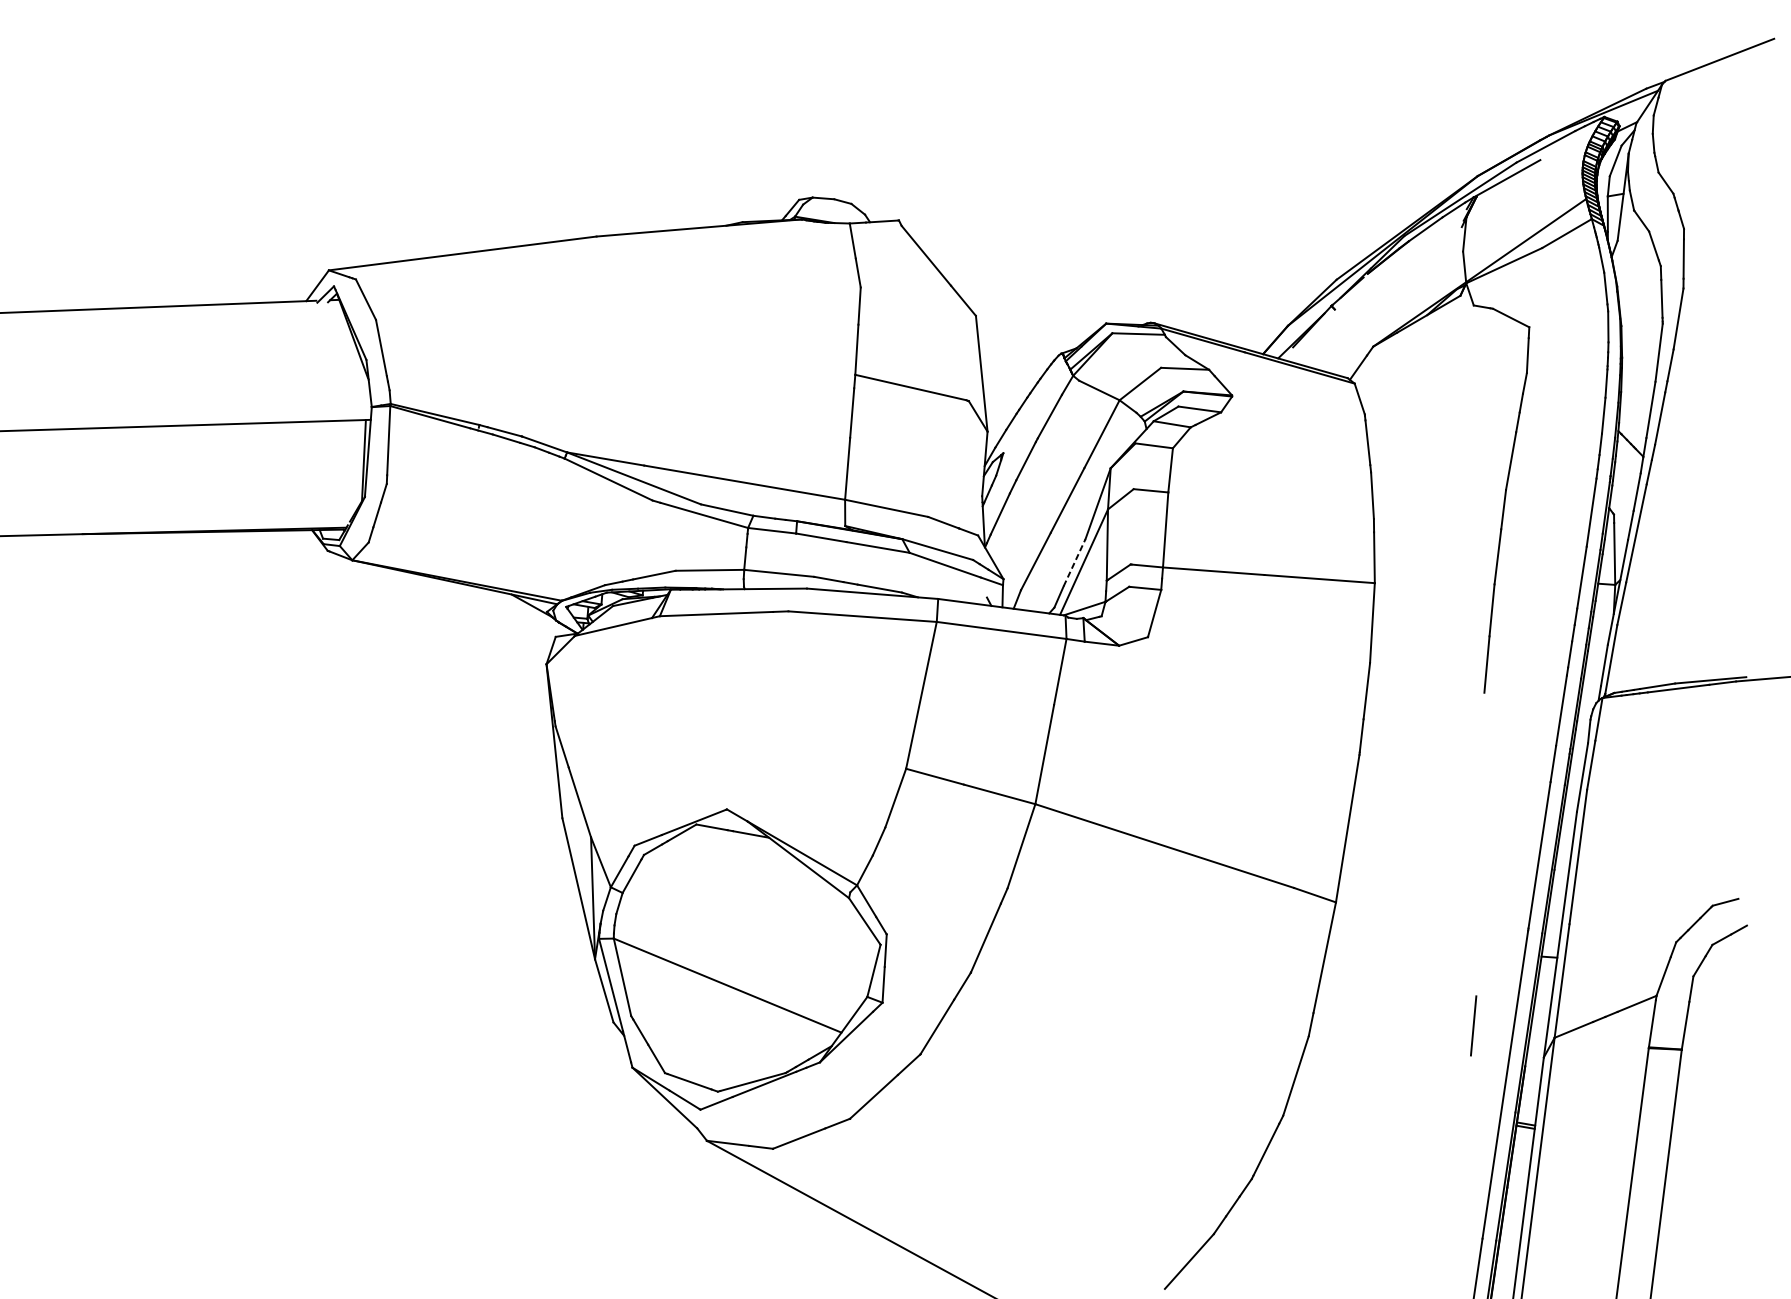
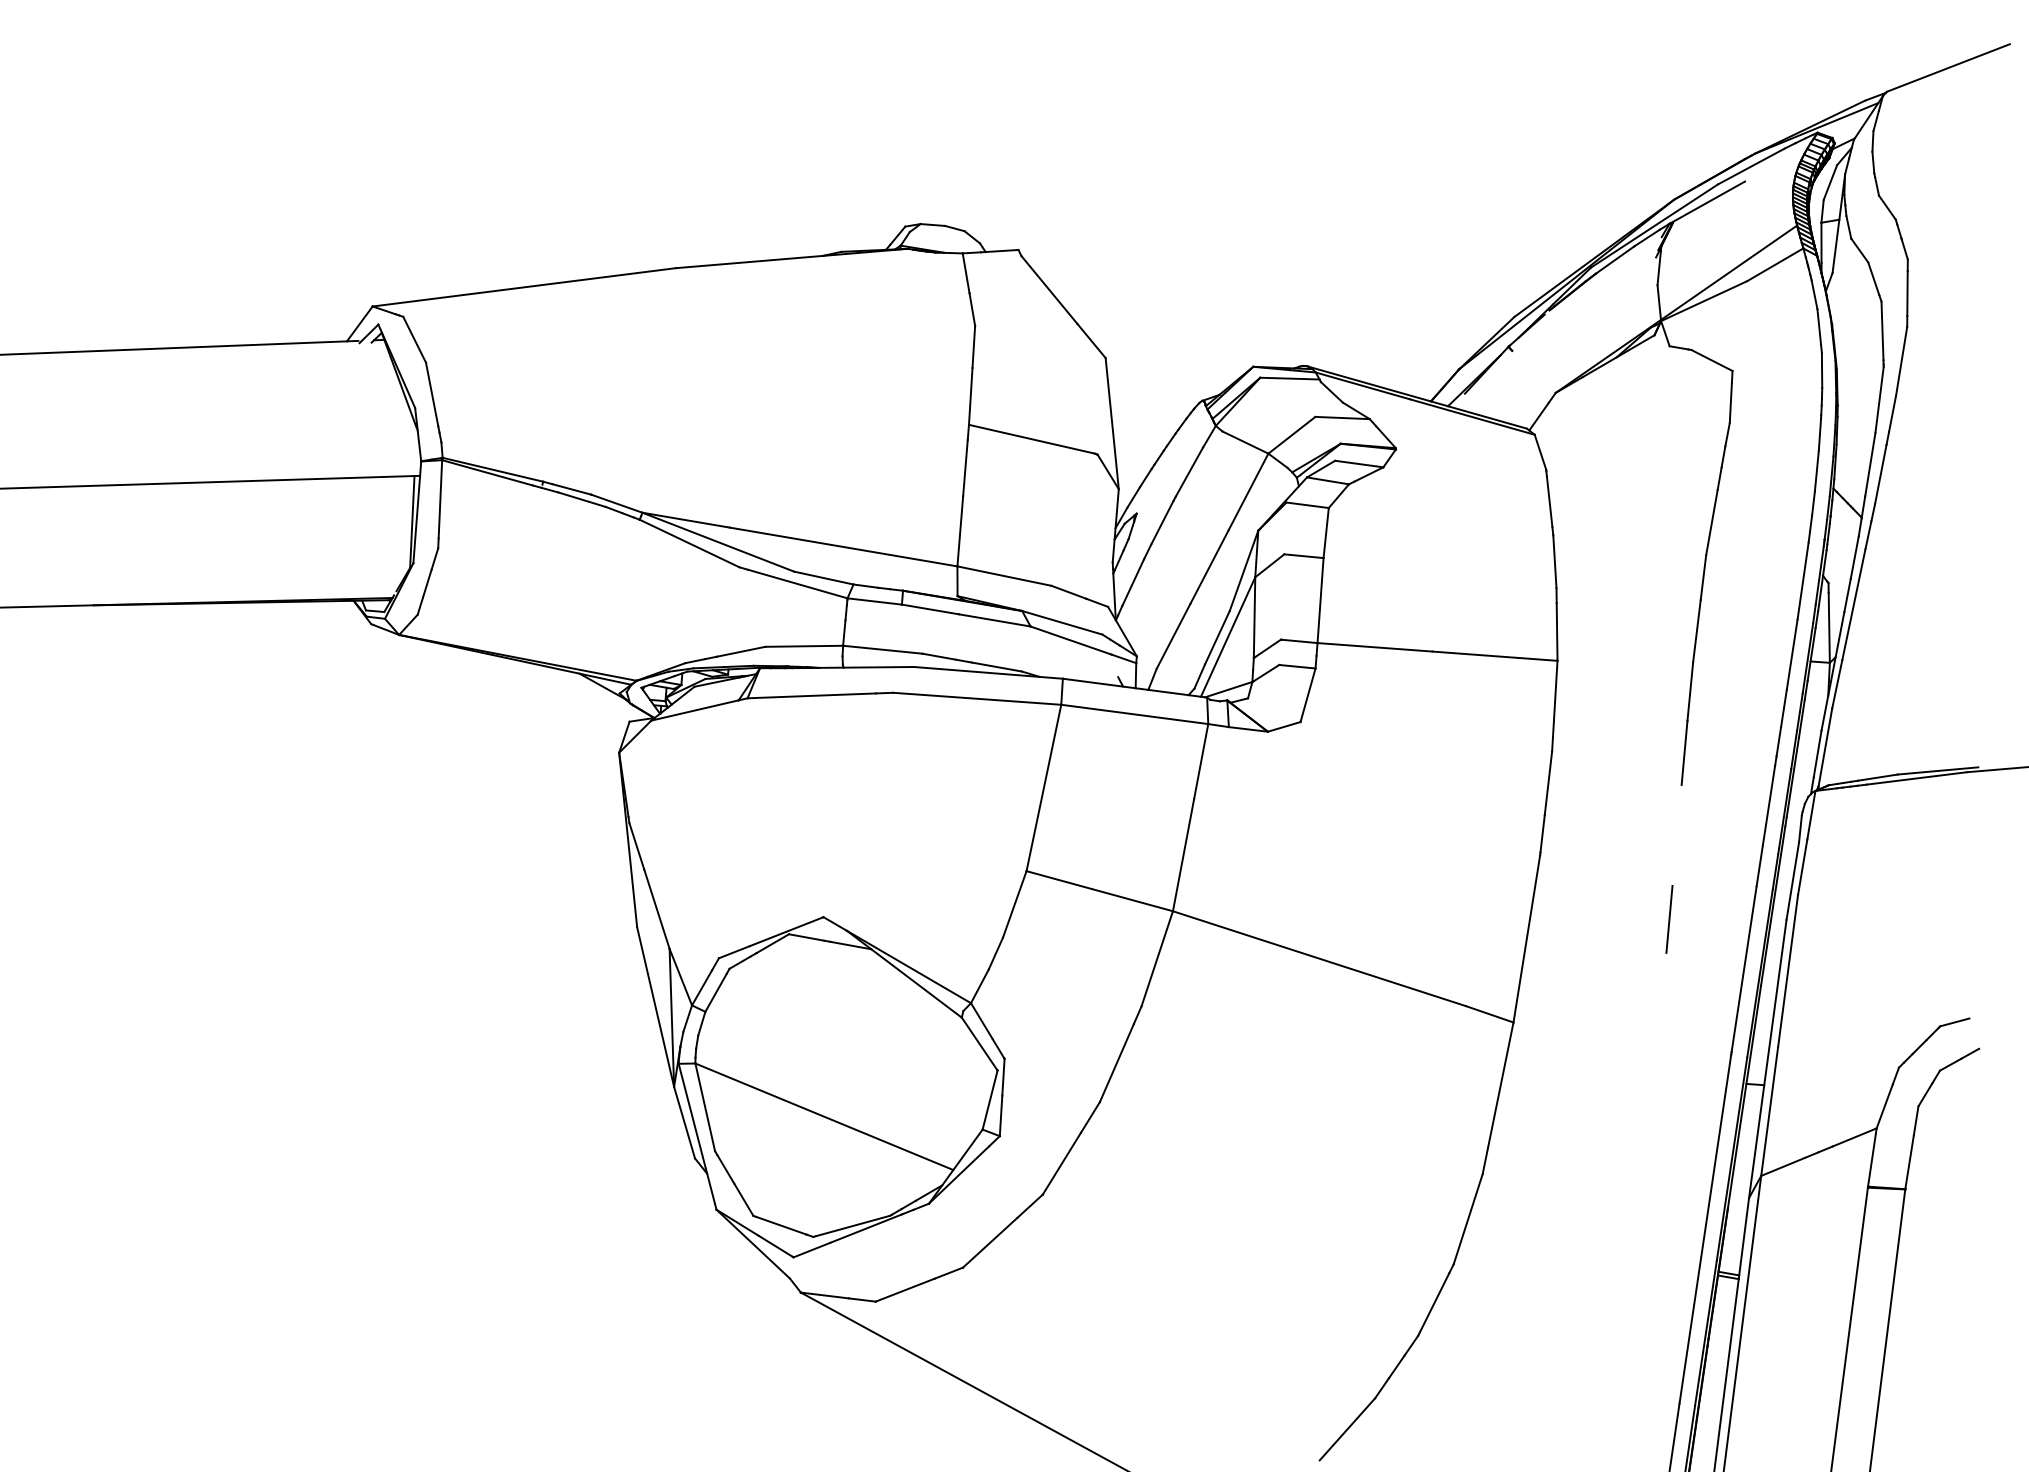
line: (1074, 562) -> (1217, 637), dashed -> solid
line: (1473, 1025) -> (1669, 919), moved

